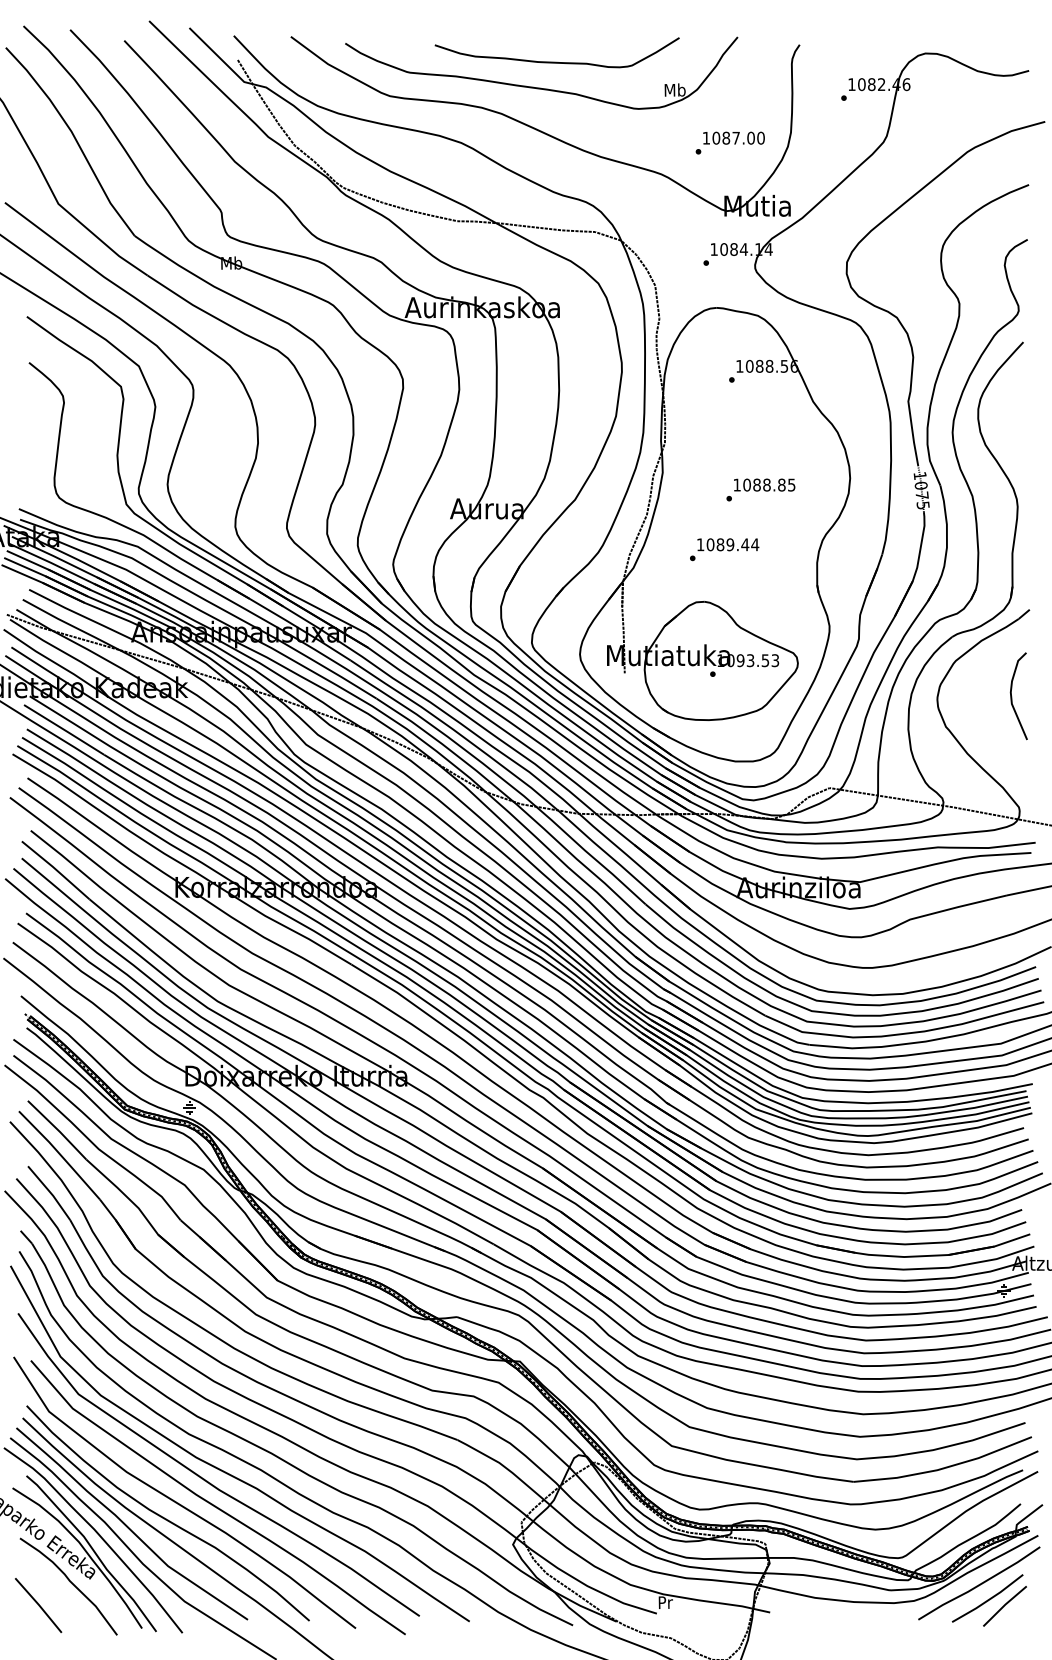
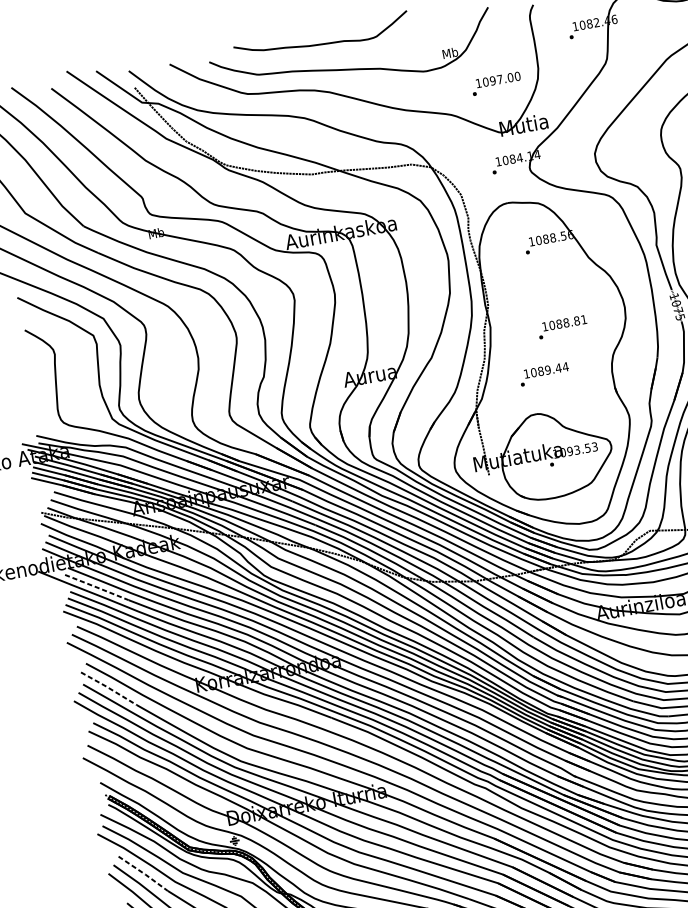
curve: (556, 61) -> (322, 43), moved
text: (726, 138) -> (493, 81), 1087.00 -> 1097.00
text: (791, 484) -> (583, 319), 1088.85 -> 1088.81
line: (64, 730) -> (97, 587), solid -> dashed
line: (56, 869) -> (109, 687), solid -> dashed
line: (58, 1130) -> (144, 873), solid -> dashed

